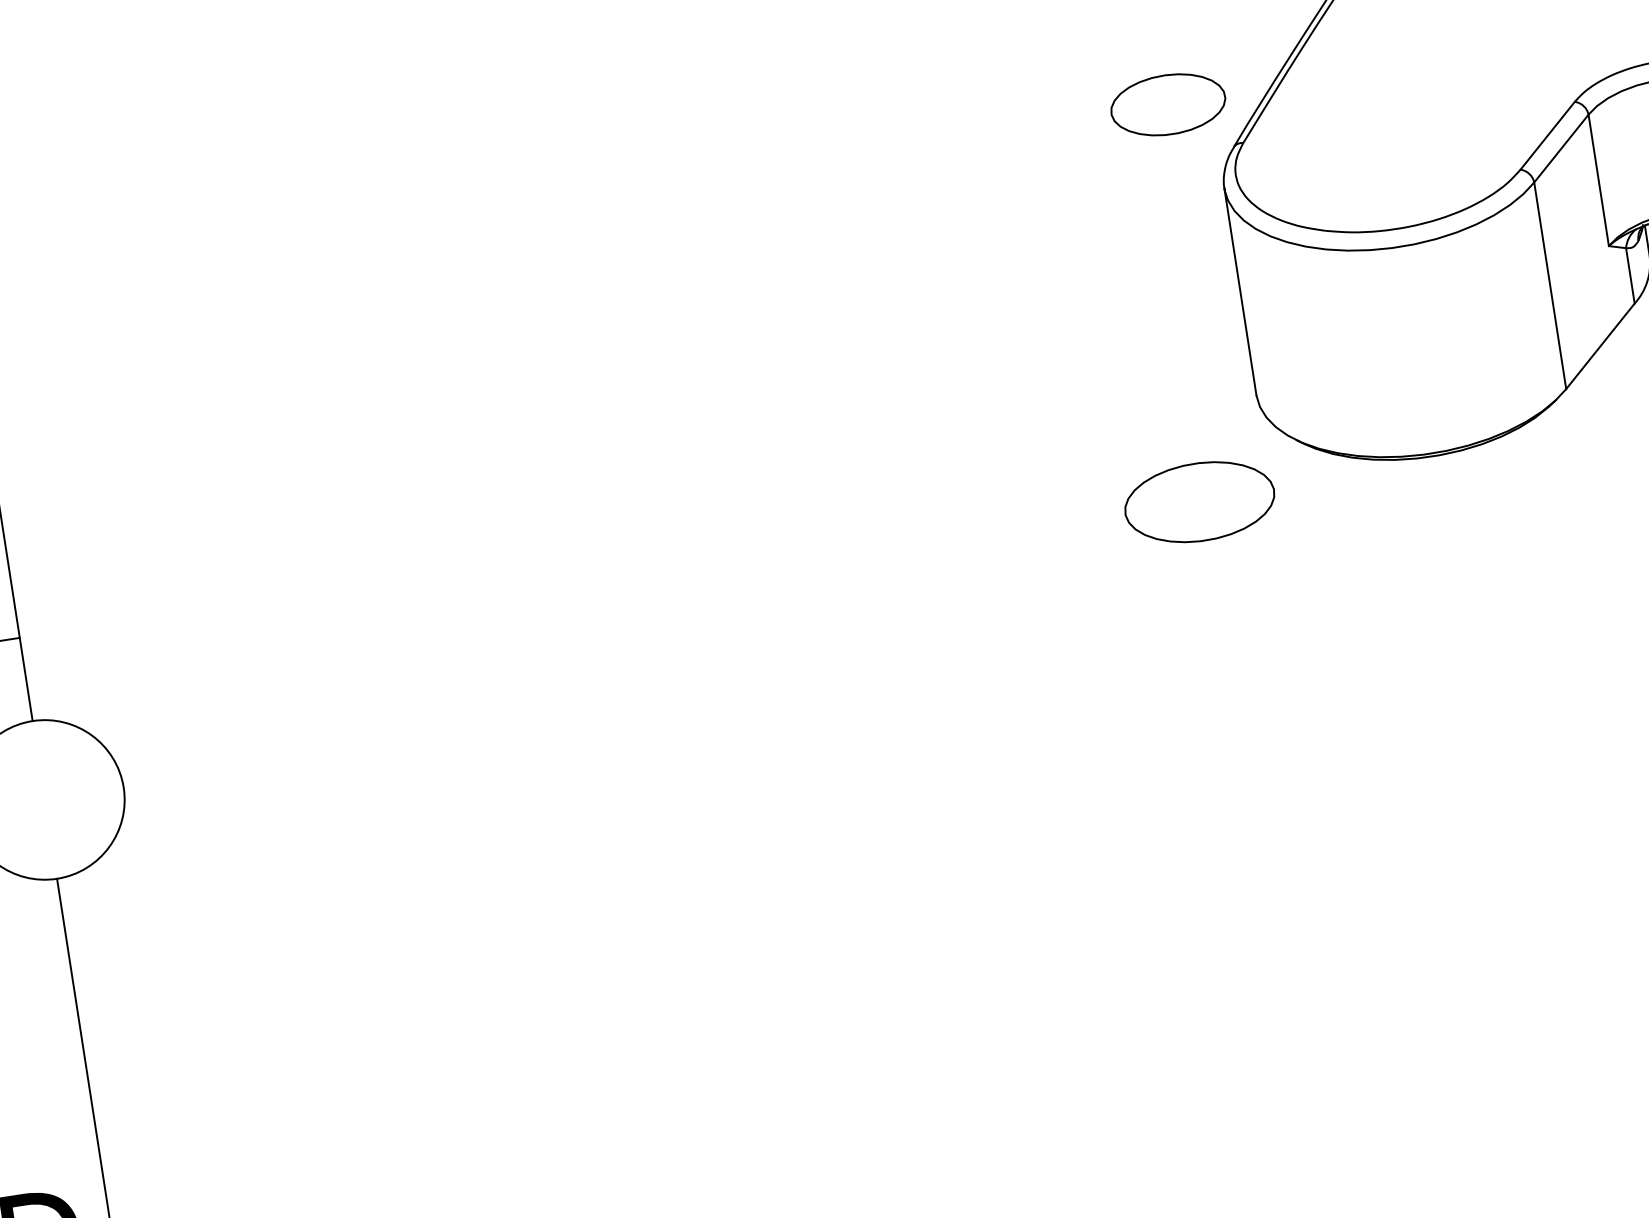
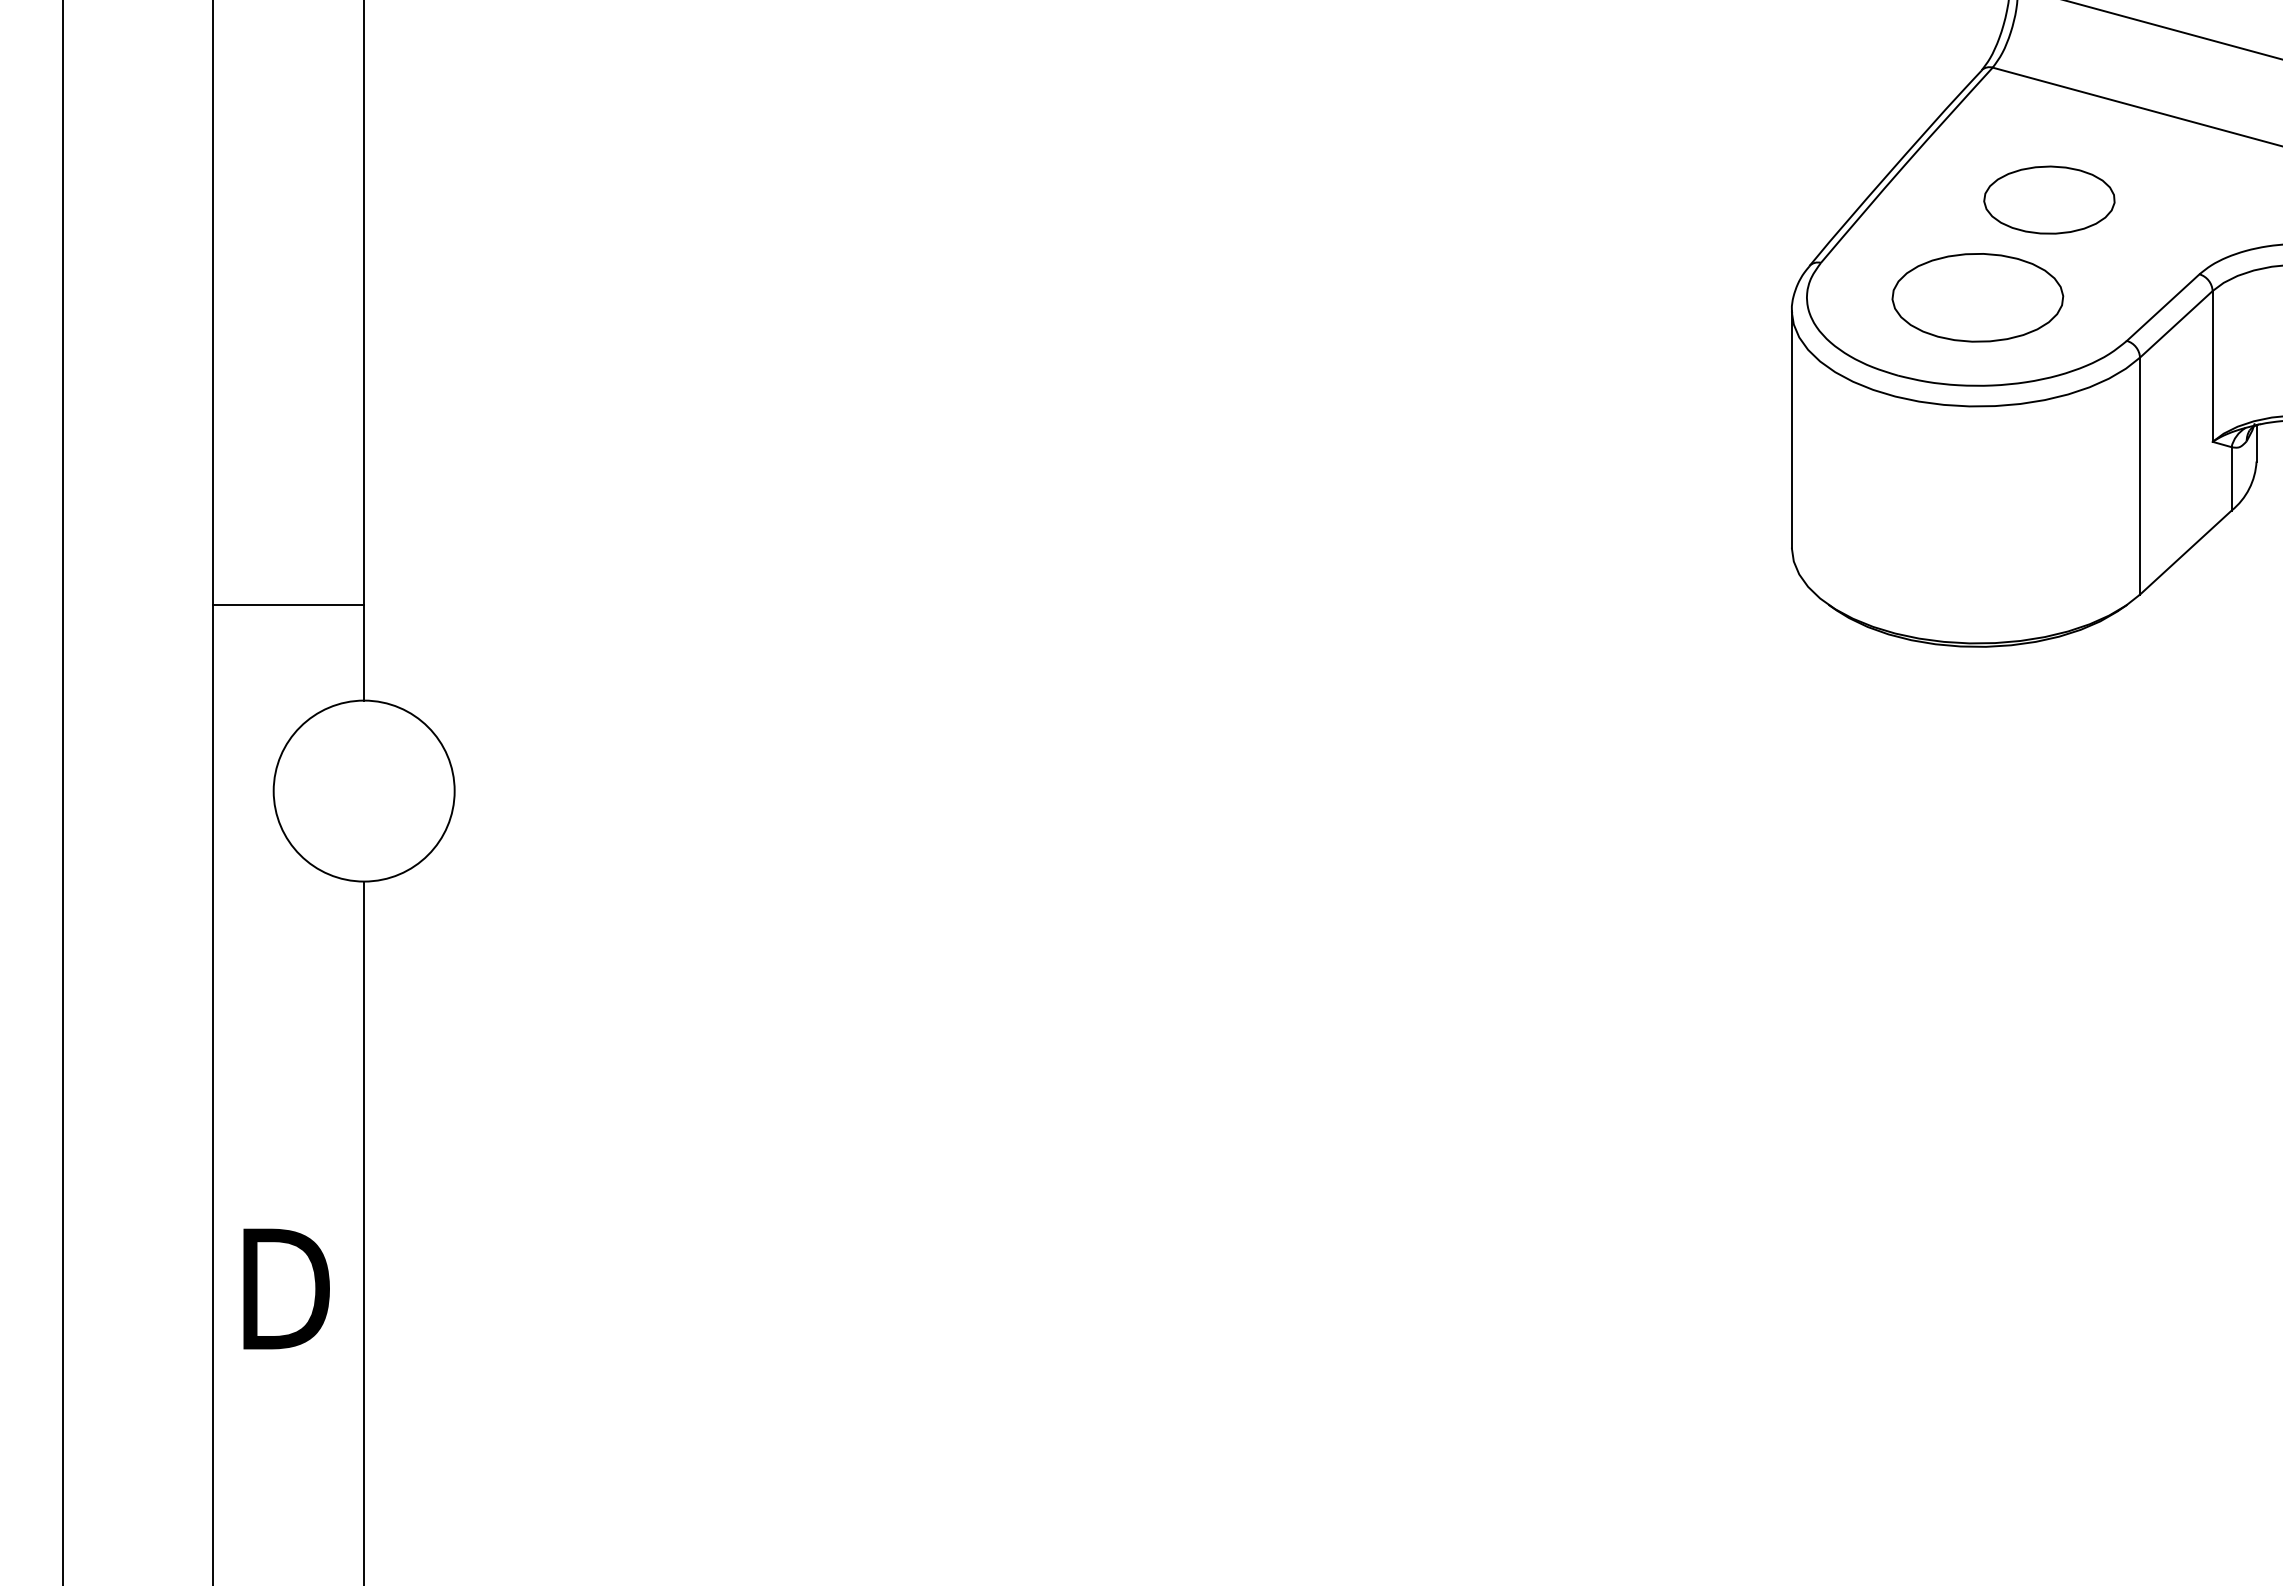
part: (1168, 104) -> (2049, 199), moved
part: (1199, 501) -> (1977, 297), moved

